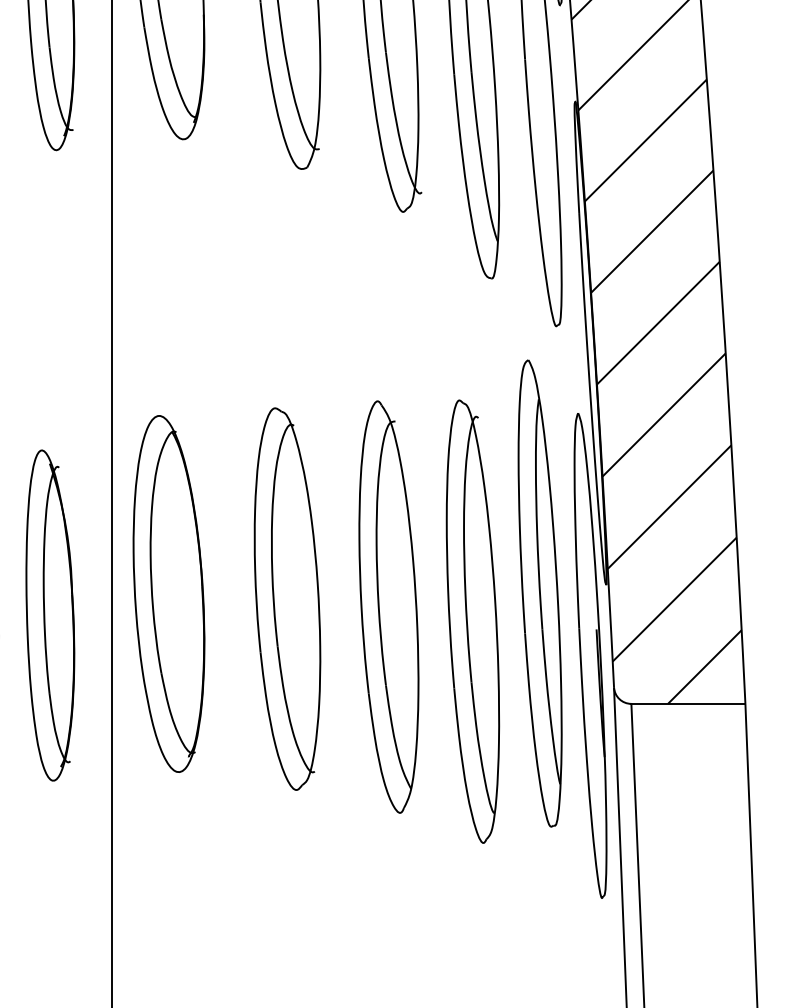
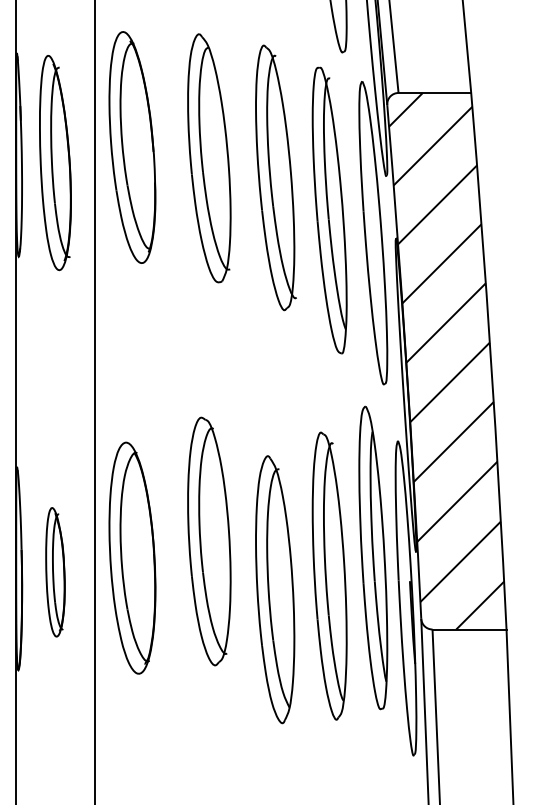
part: (287, 599) -> (209, 541), moved
part: (389, 606) -> (275, 589), moved
part: (50, 616) -> (55, 572), size x0.6

